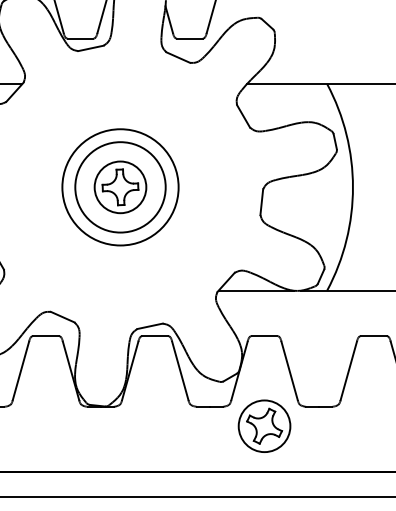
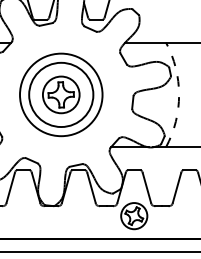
part: (119, 186) -> (60, 94), size x1.4
arc: (353, 186) -> (179, 94), solid -> dashed

